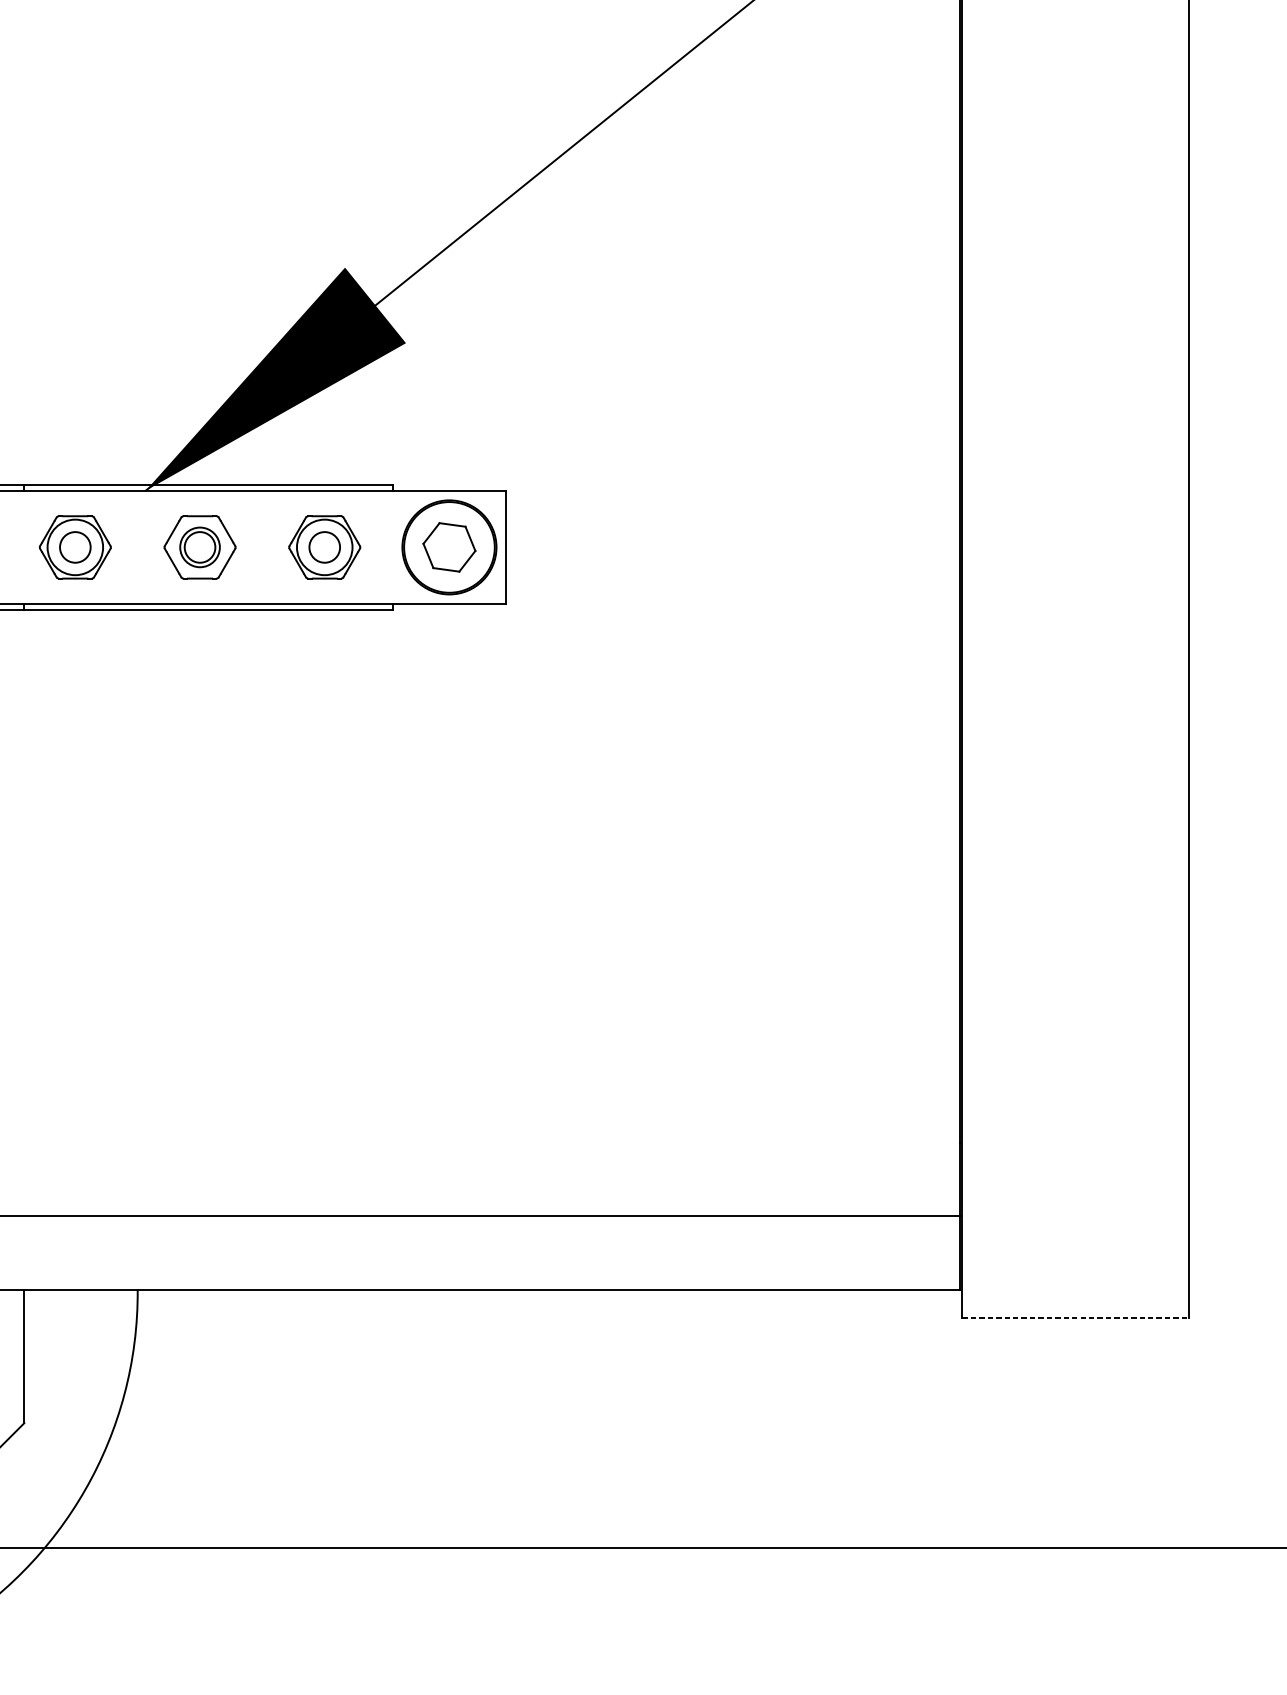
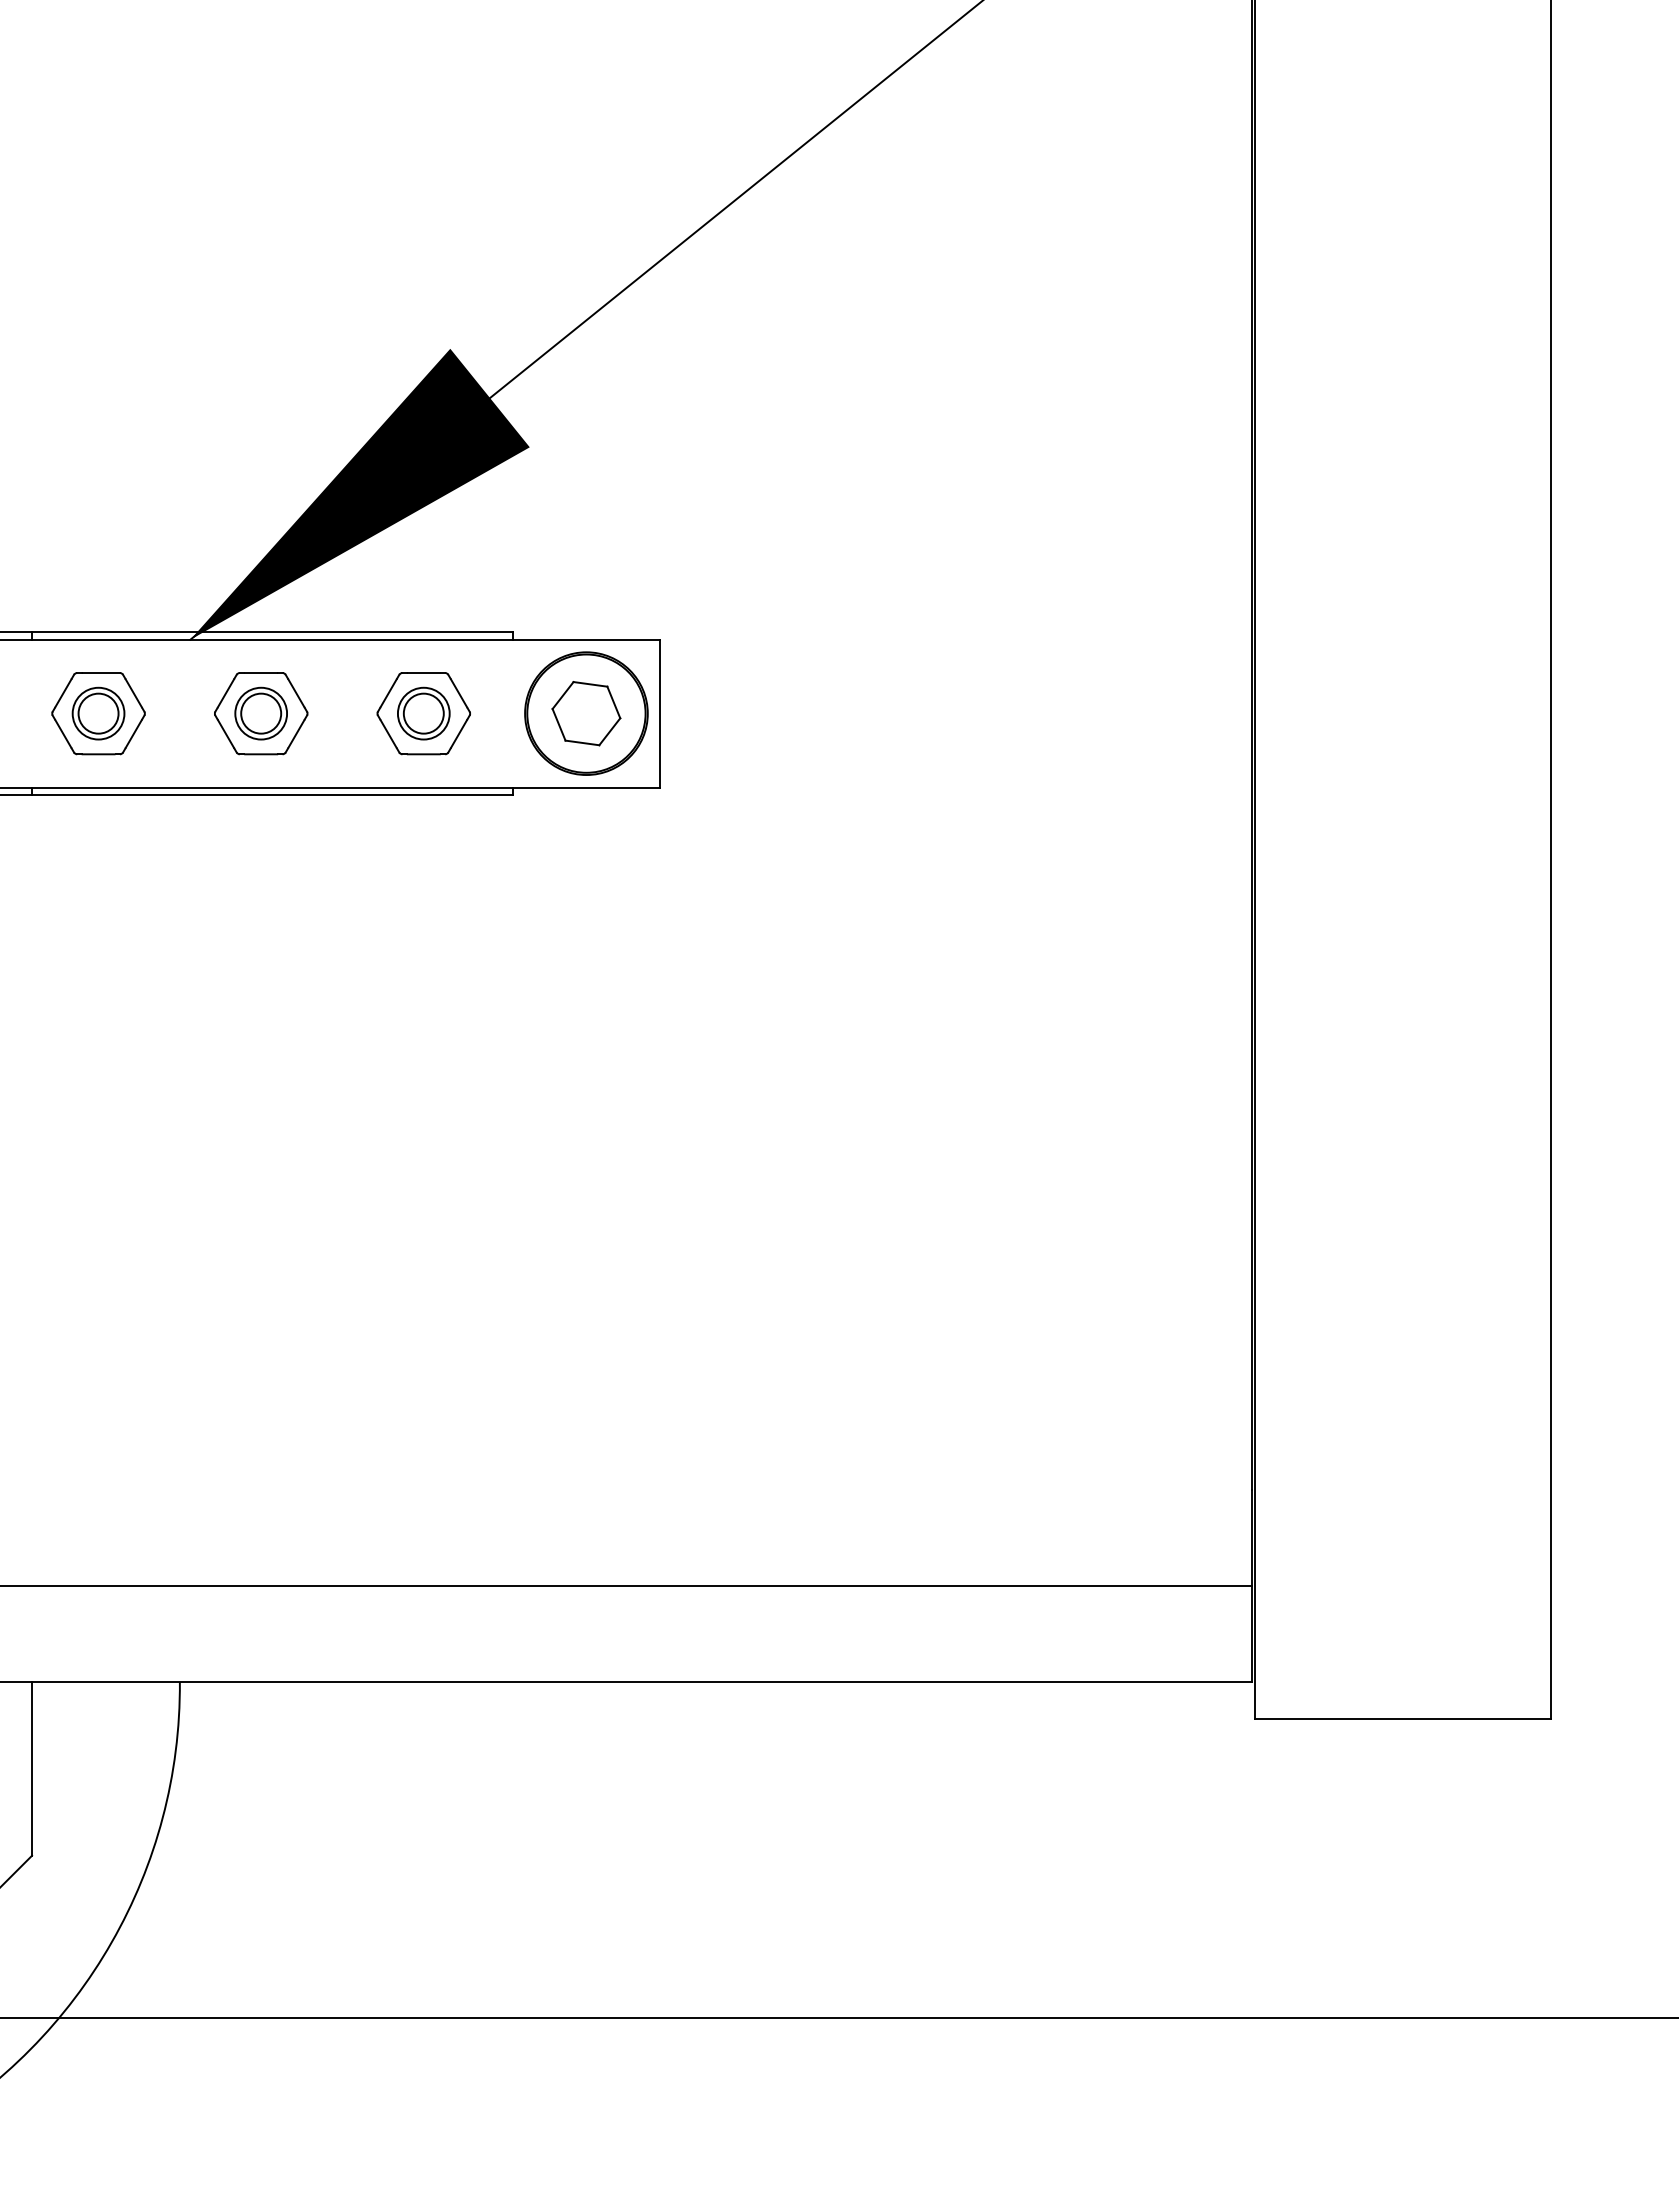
circle: (75, 547) -> (98, 713), size x0.71
circle: (324, 547) -> (423, 713), size x0.71
line: (1075, 1317) -> (1403, 1718), dashed -> solid

